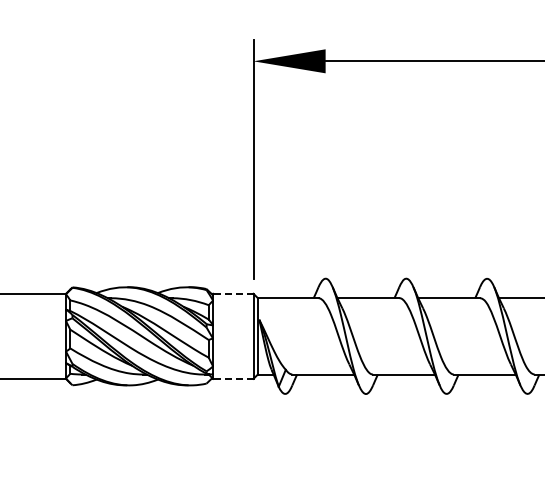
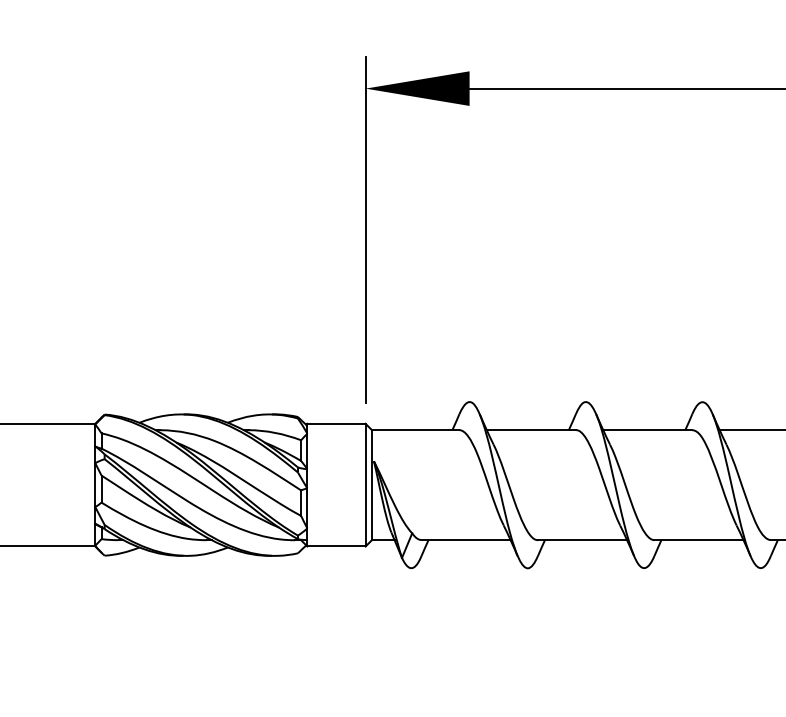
line: (232, 293) -> (335, 423), dashed -> solid
line: (232, 378) -> (335, 545), dashed -> solid

